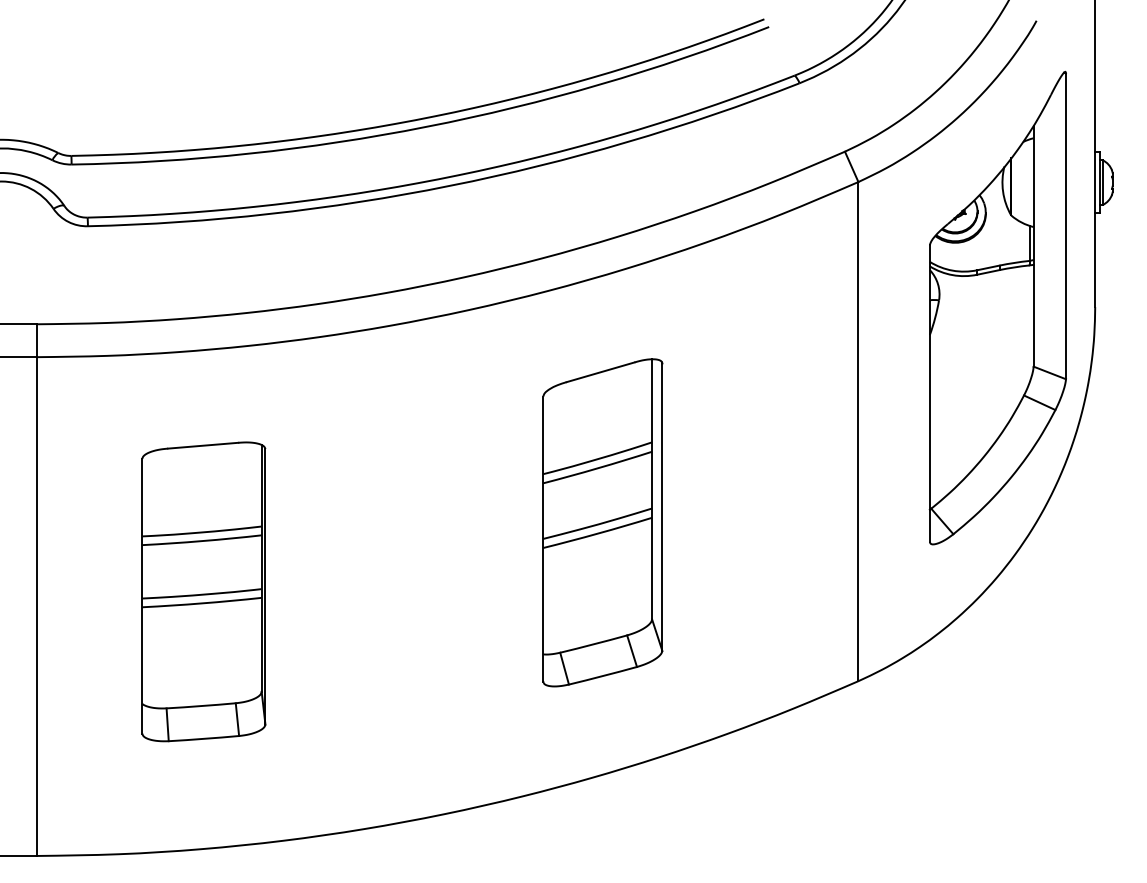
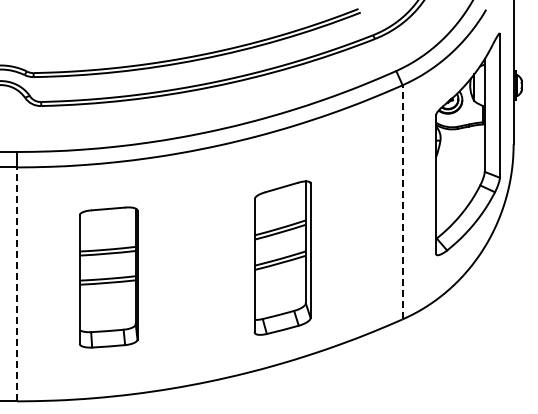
line: (858, 429) -> (402, 201), solid -> dashed
part: (602, 521) -> (282, 257), moved
part: (203, 591) -> (108, 277), moved
line: (37, 606) -> (17, 284), solid -> dashed

